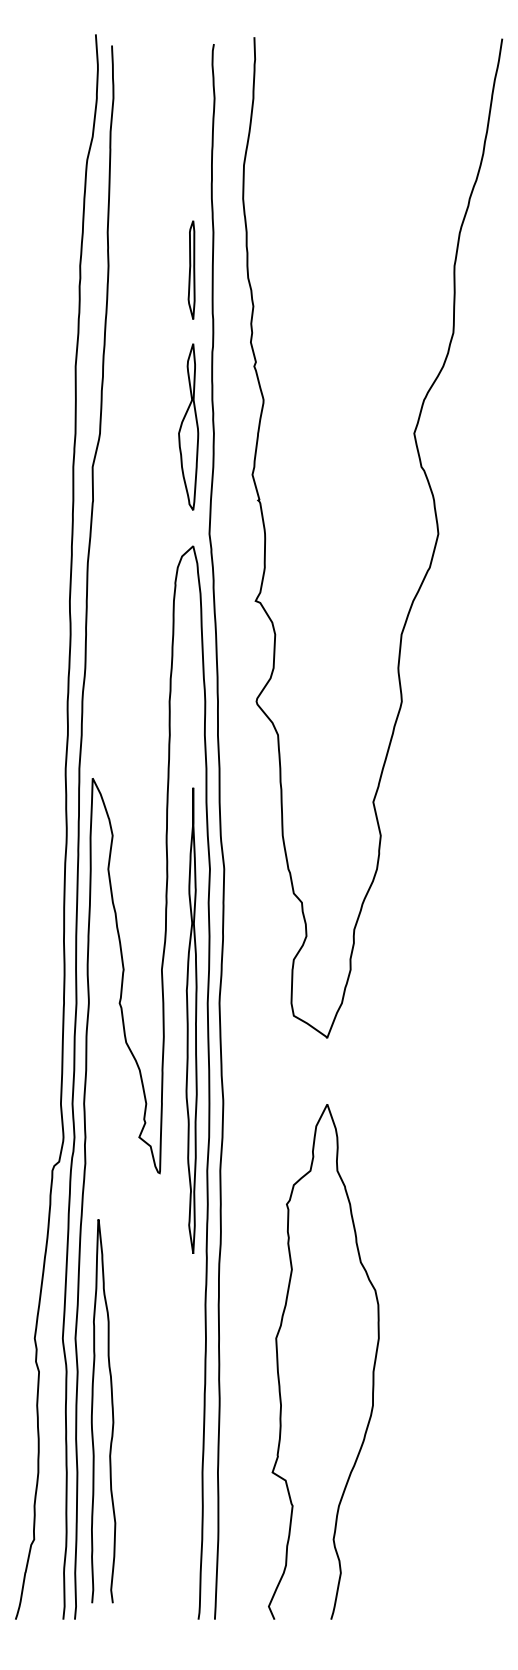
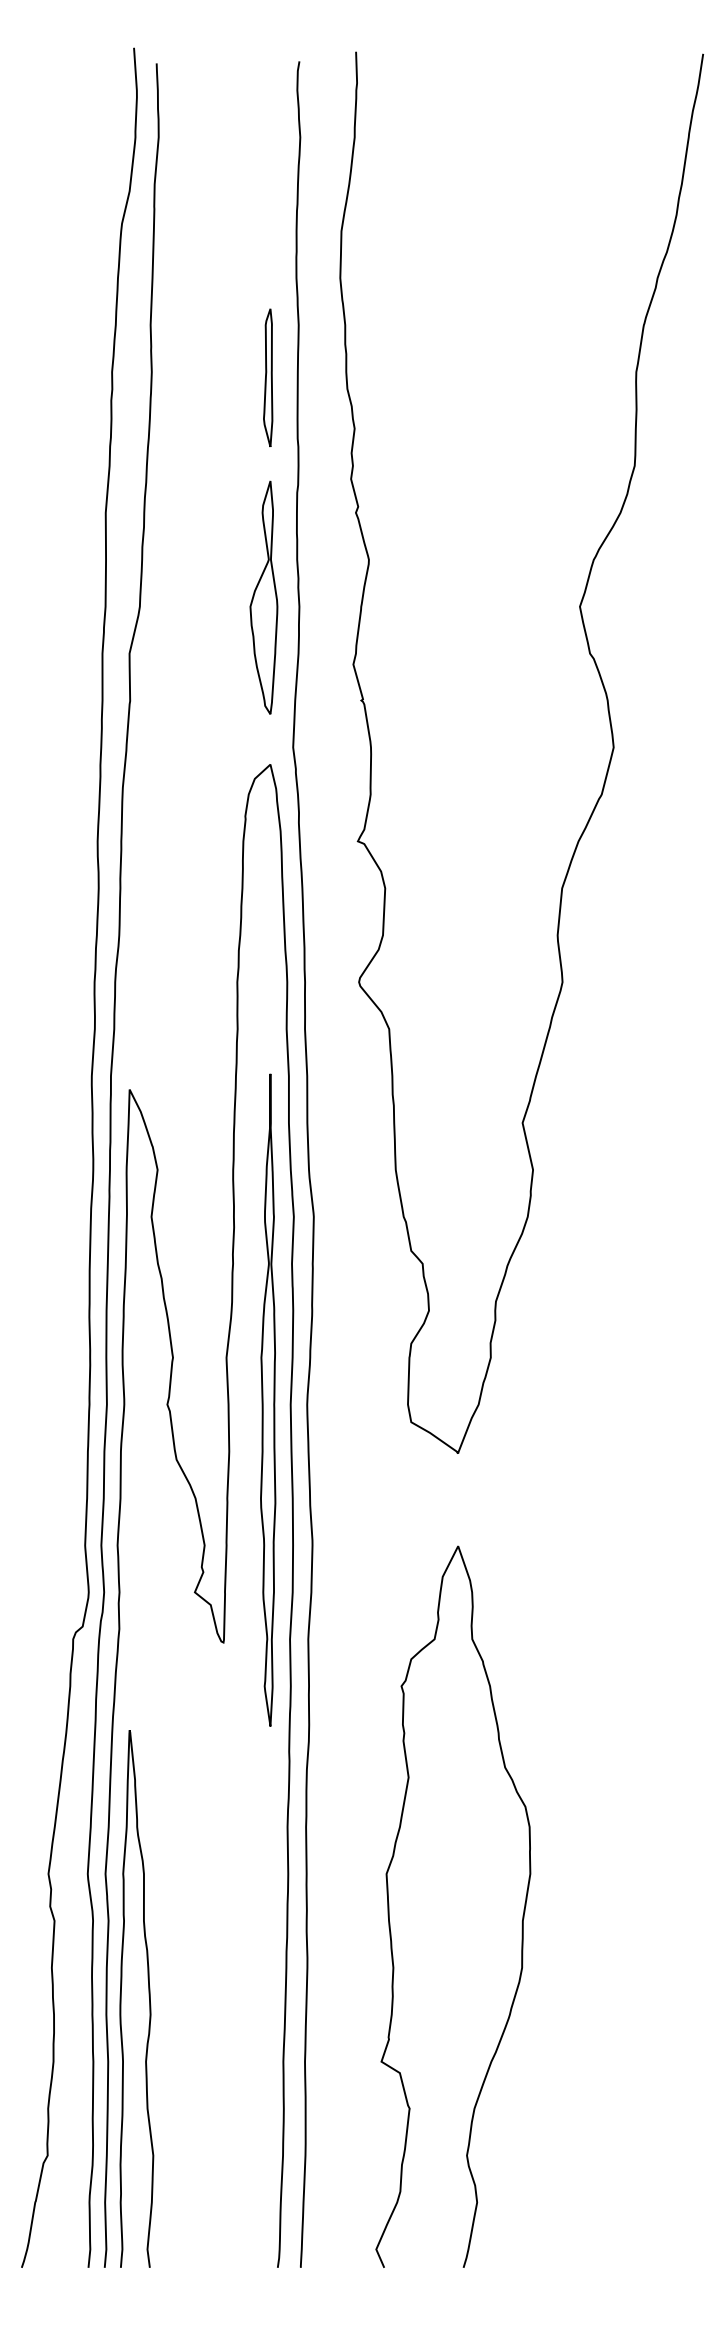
part: (191, 1020) -> (268, 1399), moved
curve: (111, 1409) -> (148, 1996), moved

